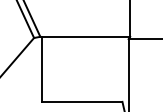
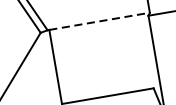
line: (86, 36) -> (100, 20), solid -> dashed

